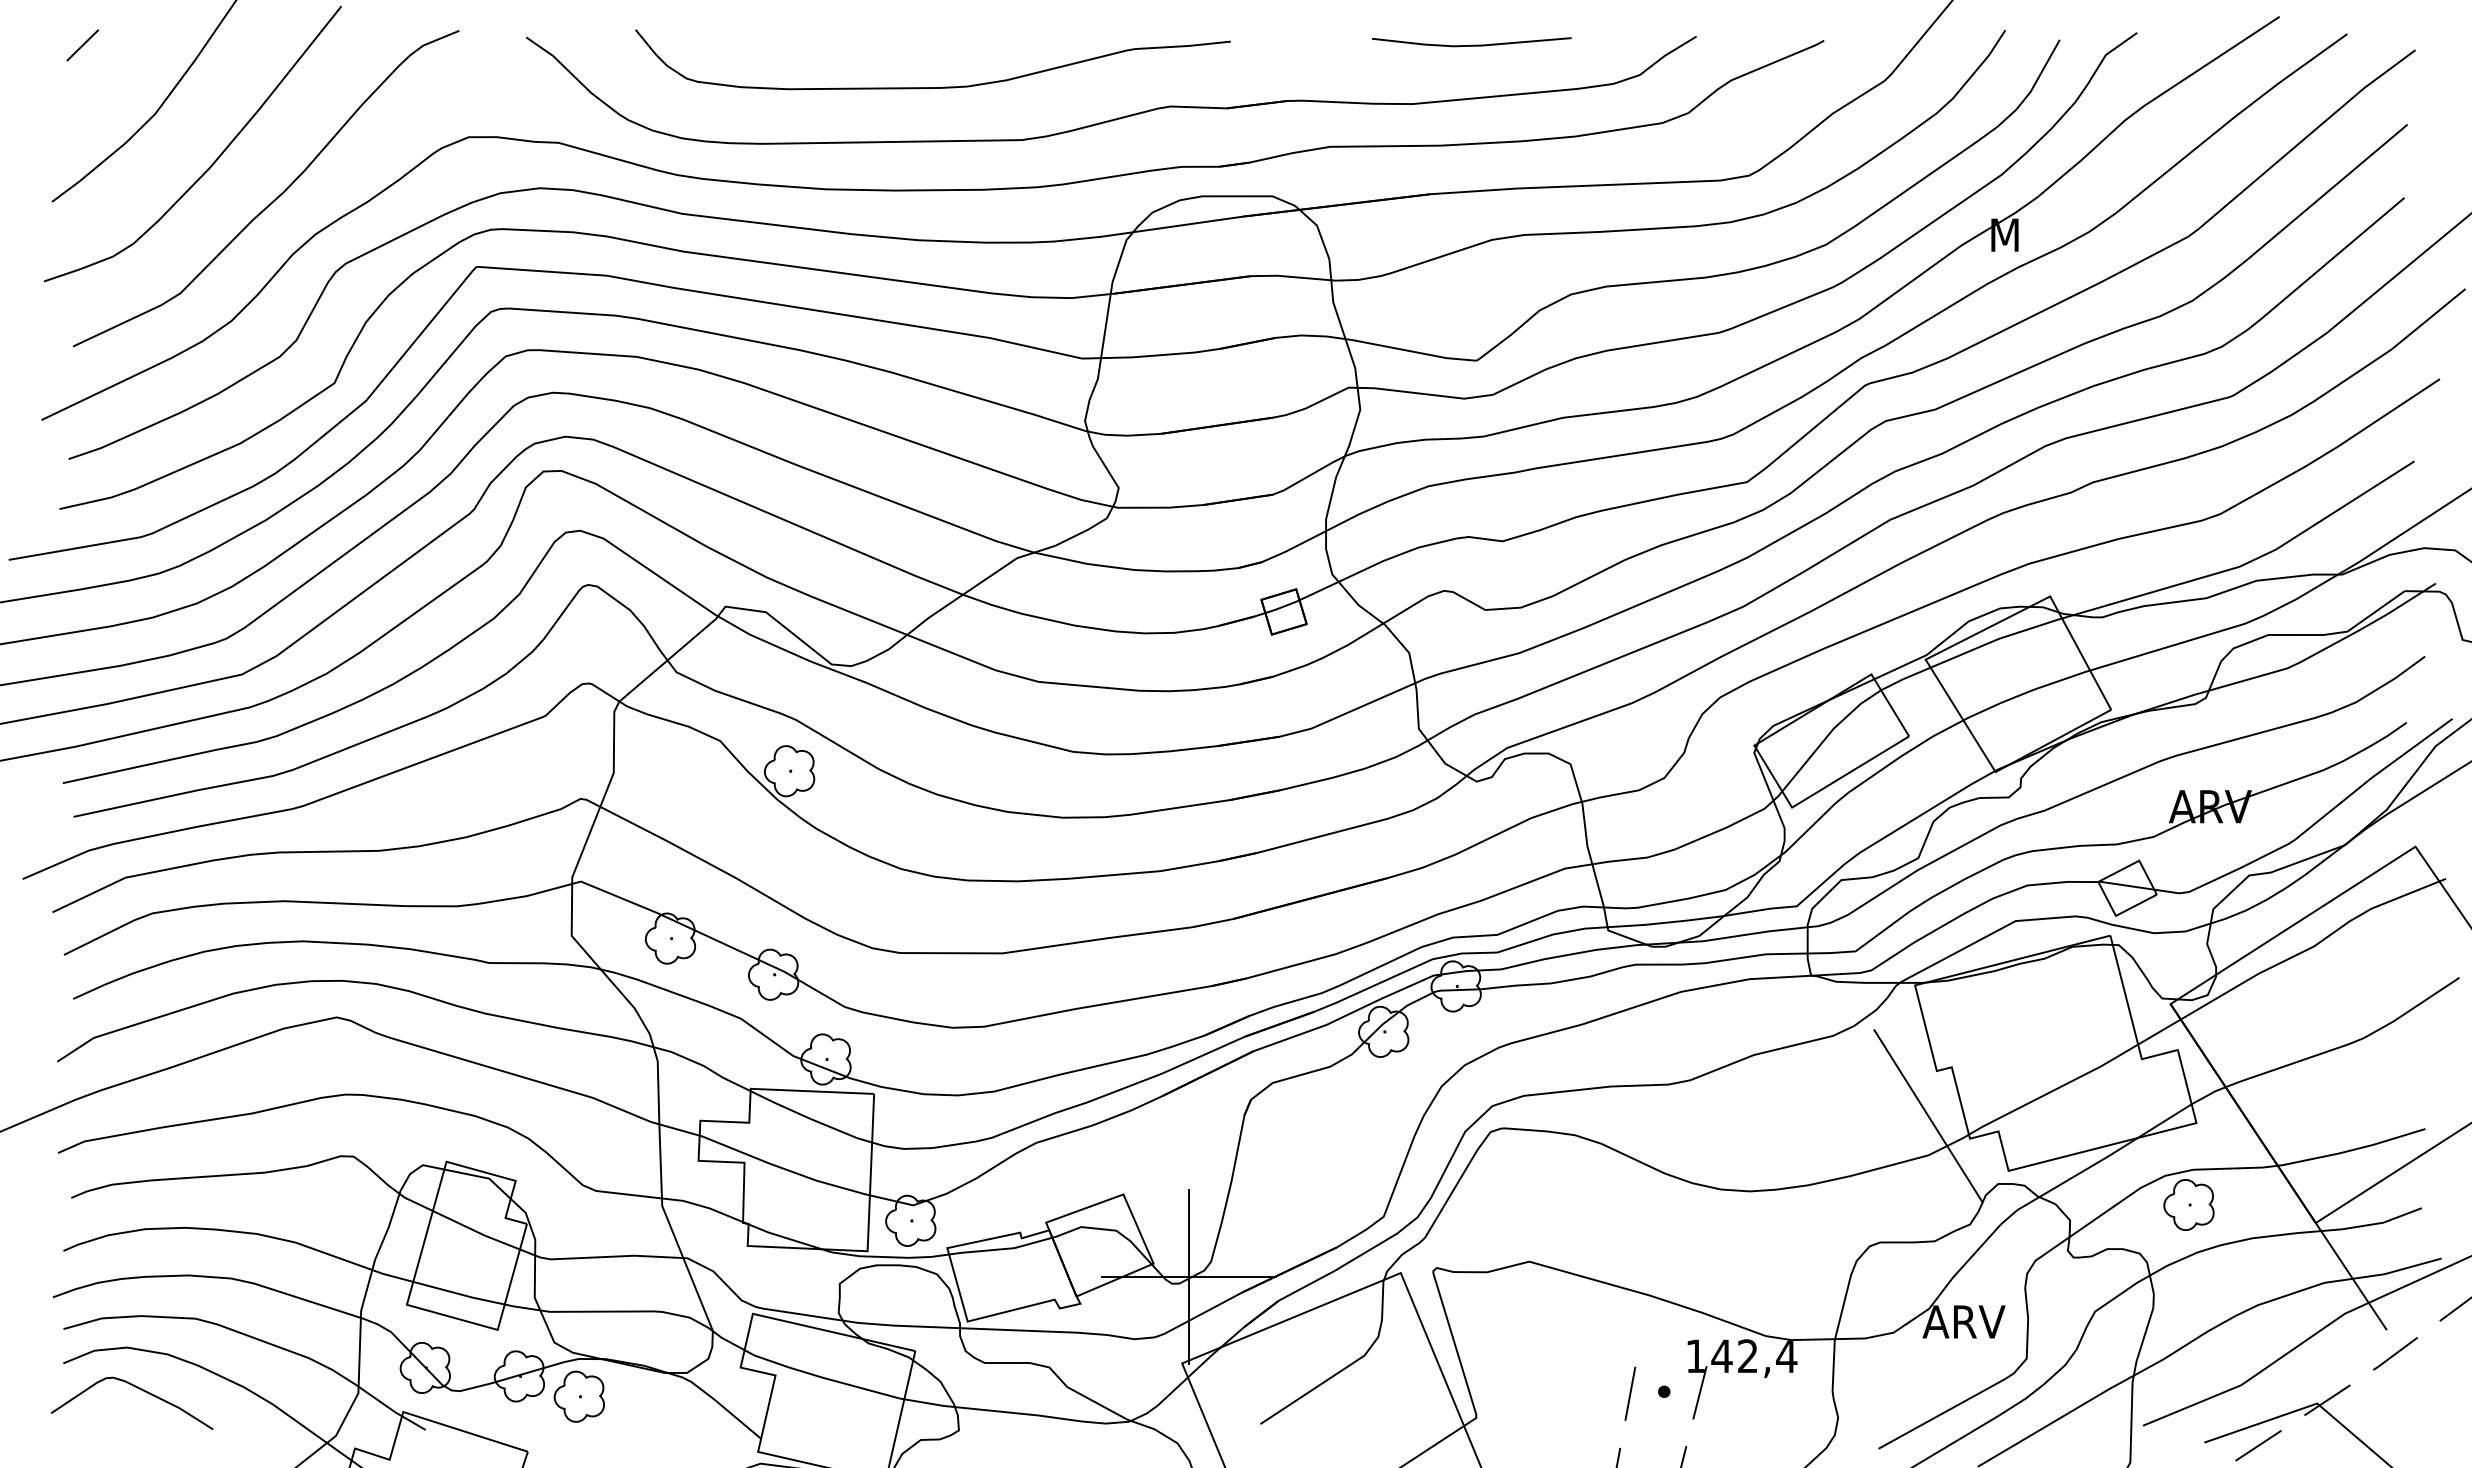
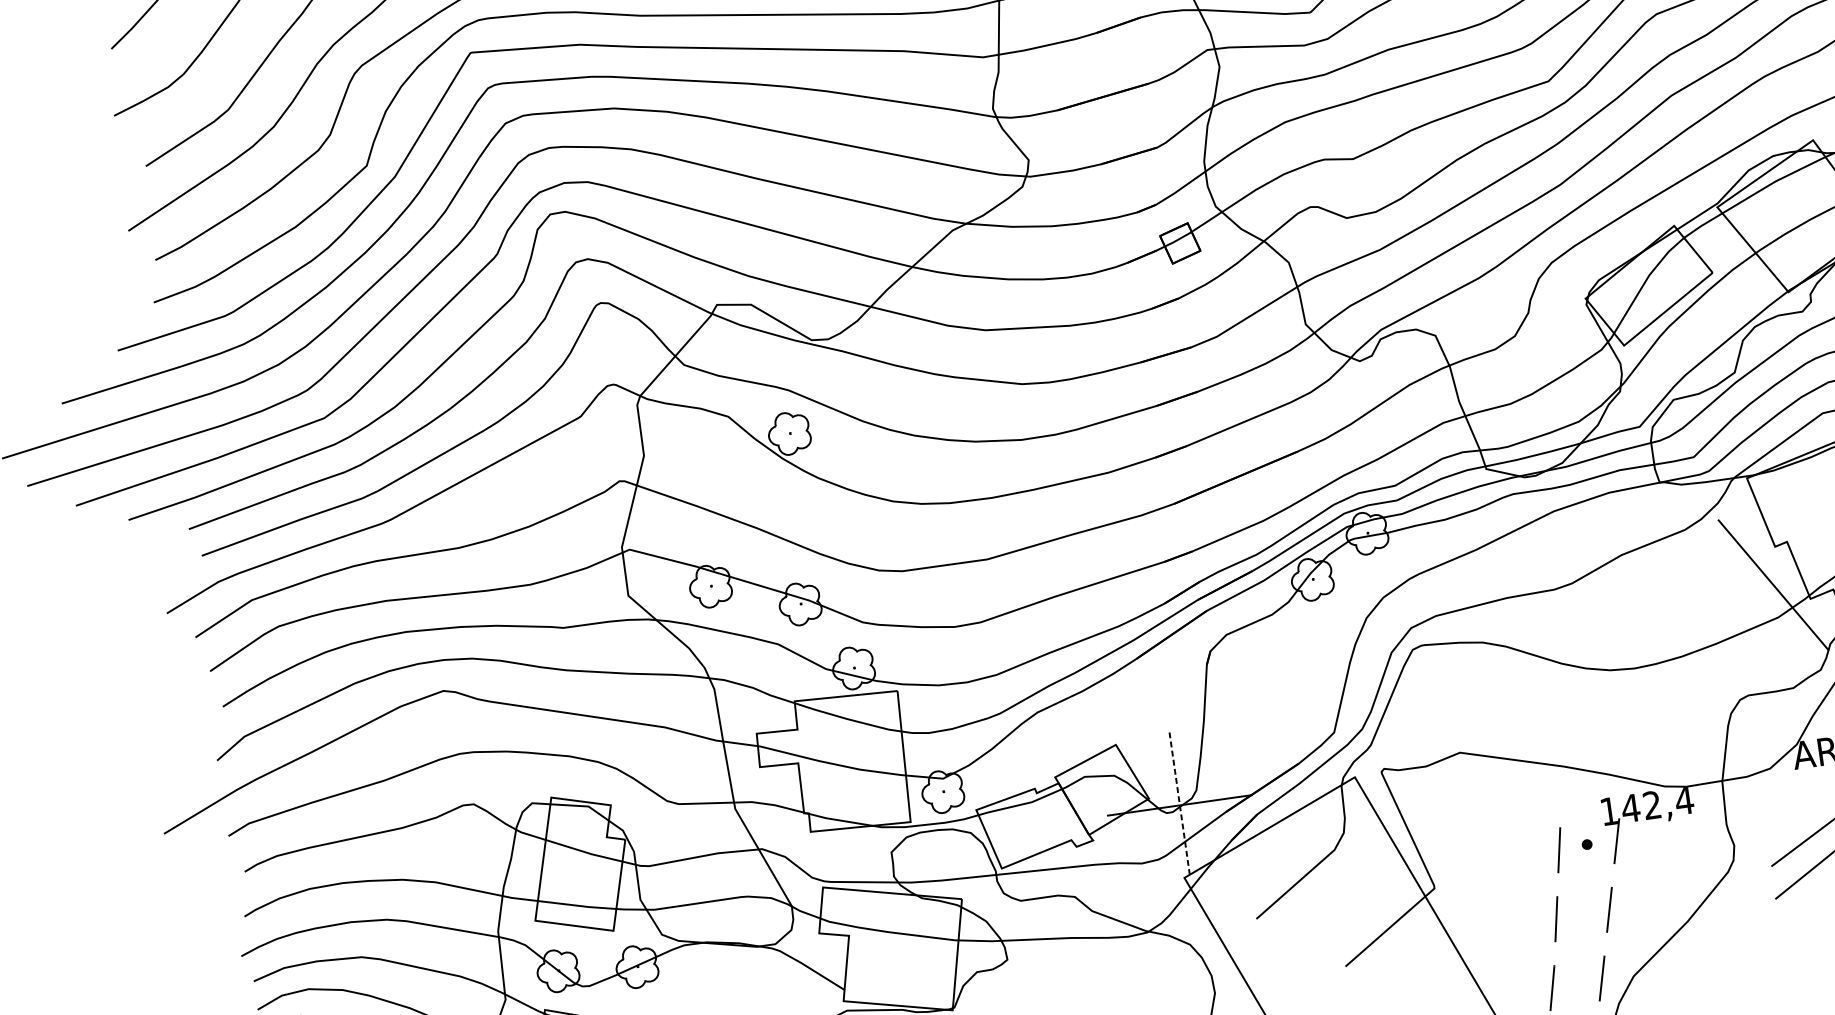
line: (1188, 1277) -> (1179, 806), solid -> dashed
part: (578, 1396) -> (688, 976), removed

